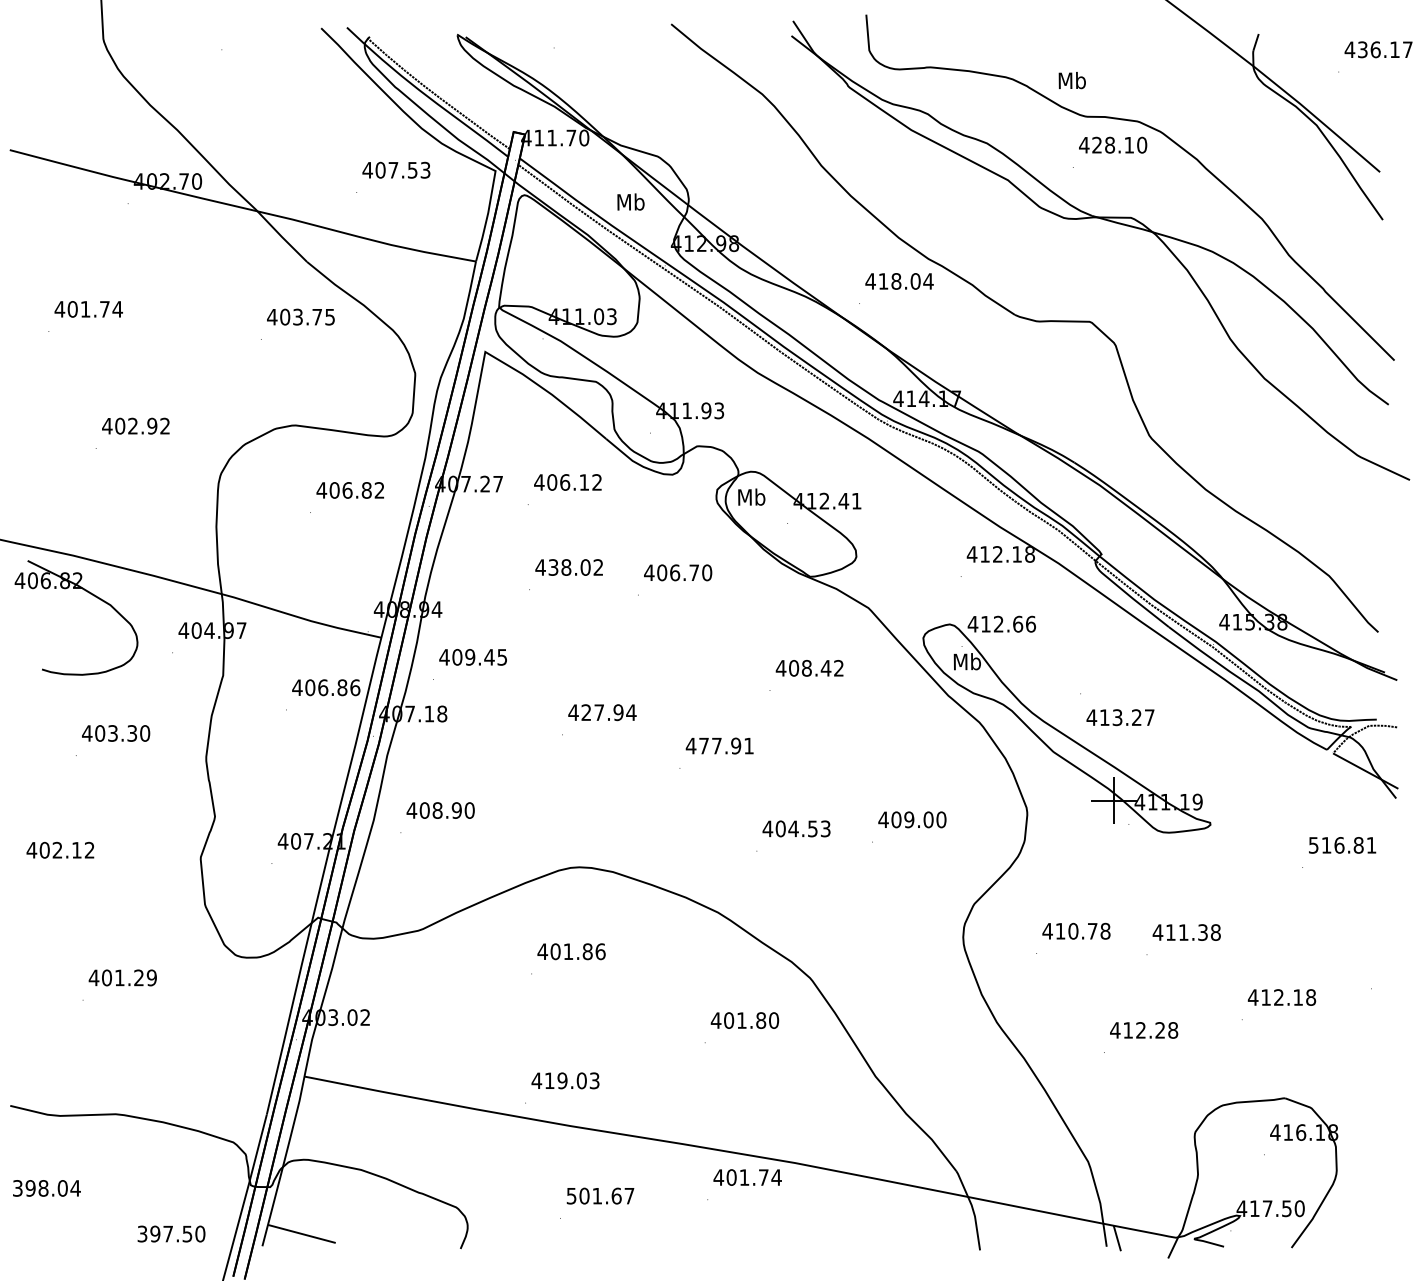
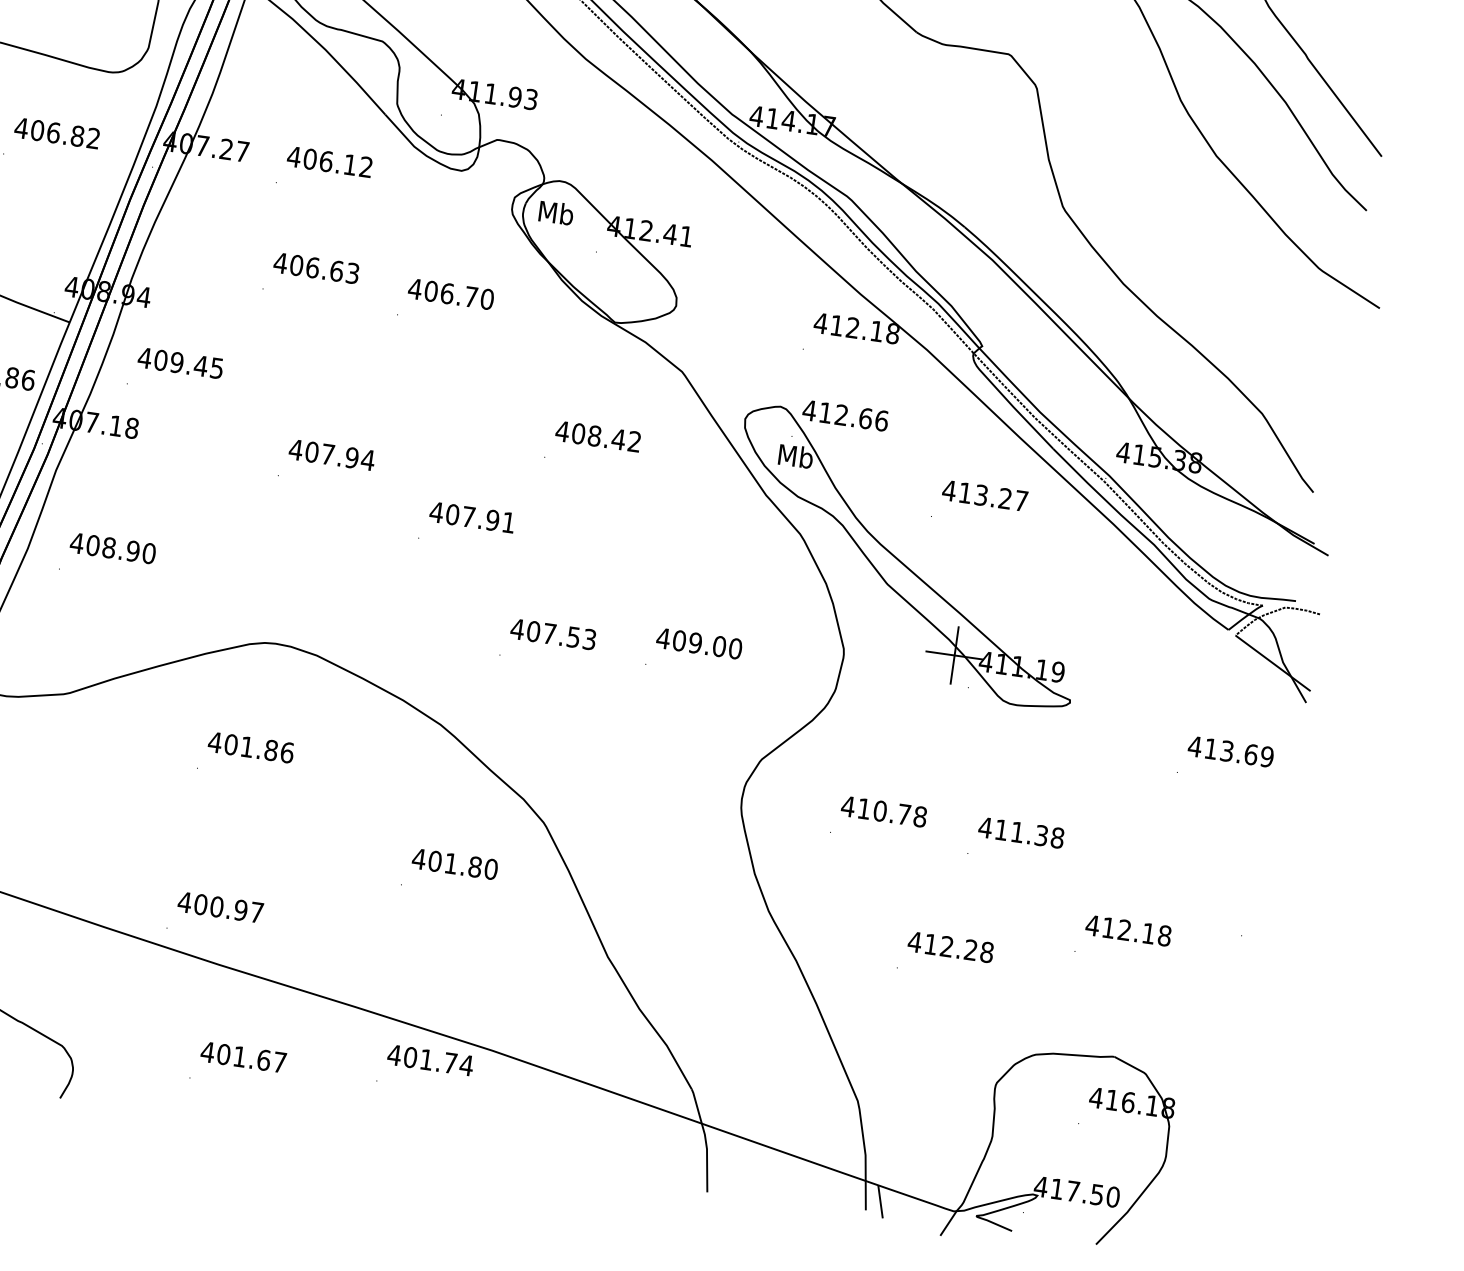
text: (575, 567) -> (324, 269), 438.02 -> 406.63
text: (586, 712) -> (312, 452), 427.94 -> 407.94
text: (1120, 717) -> (985, 495), moved
text: (704, 745) -> (453, 514), 477.91 -> 407.91
text: (793, 828) -> (549, 633), 404.53 -> 407.53
text: (1342, 845) -> (1230, 751), 516.81 -> 413.69
text: (571, 1080) -> (228, 908), 419.03 -> 400.97
text: (571, 1196) -> (207, 1052), 501.67 -> 401.67

